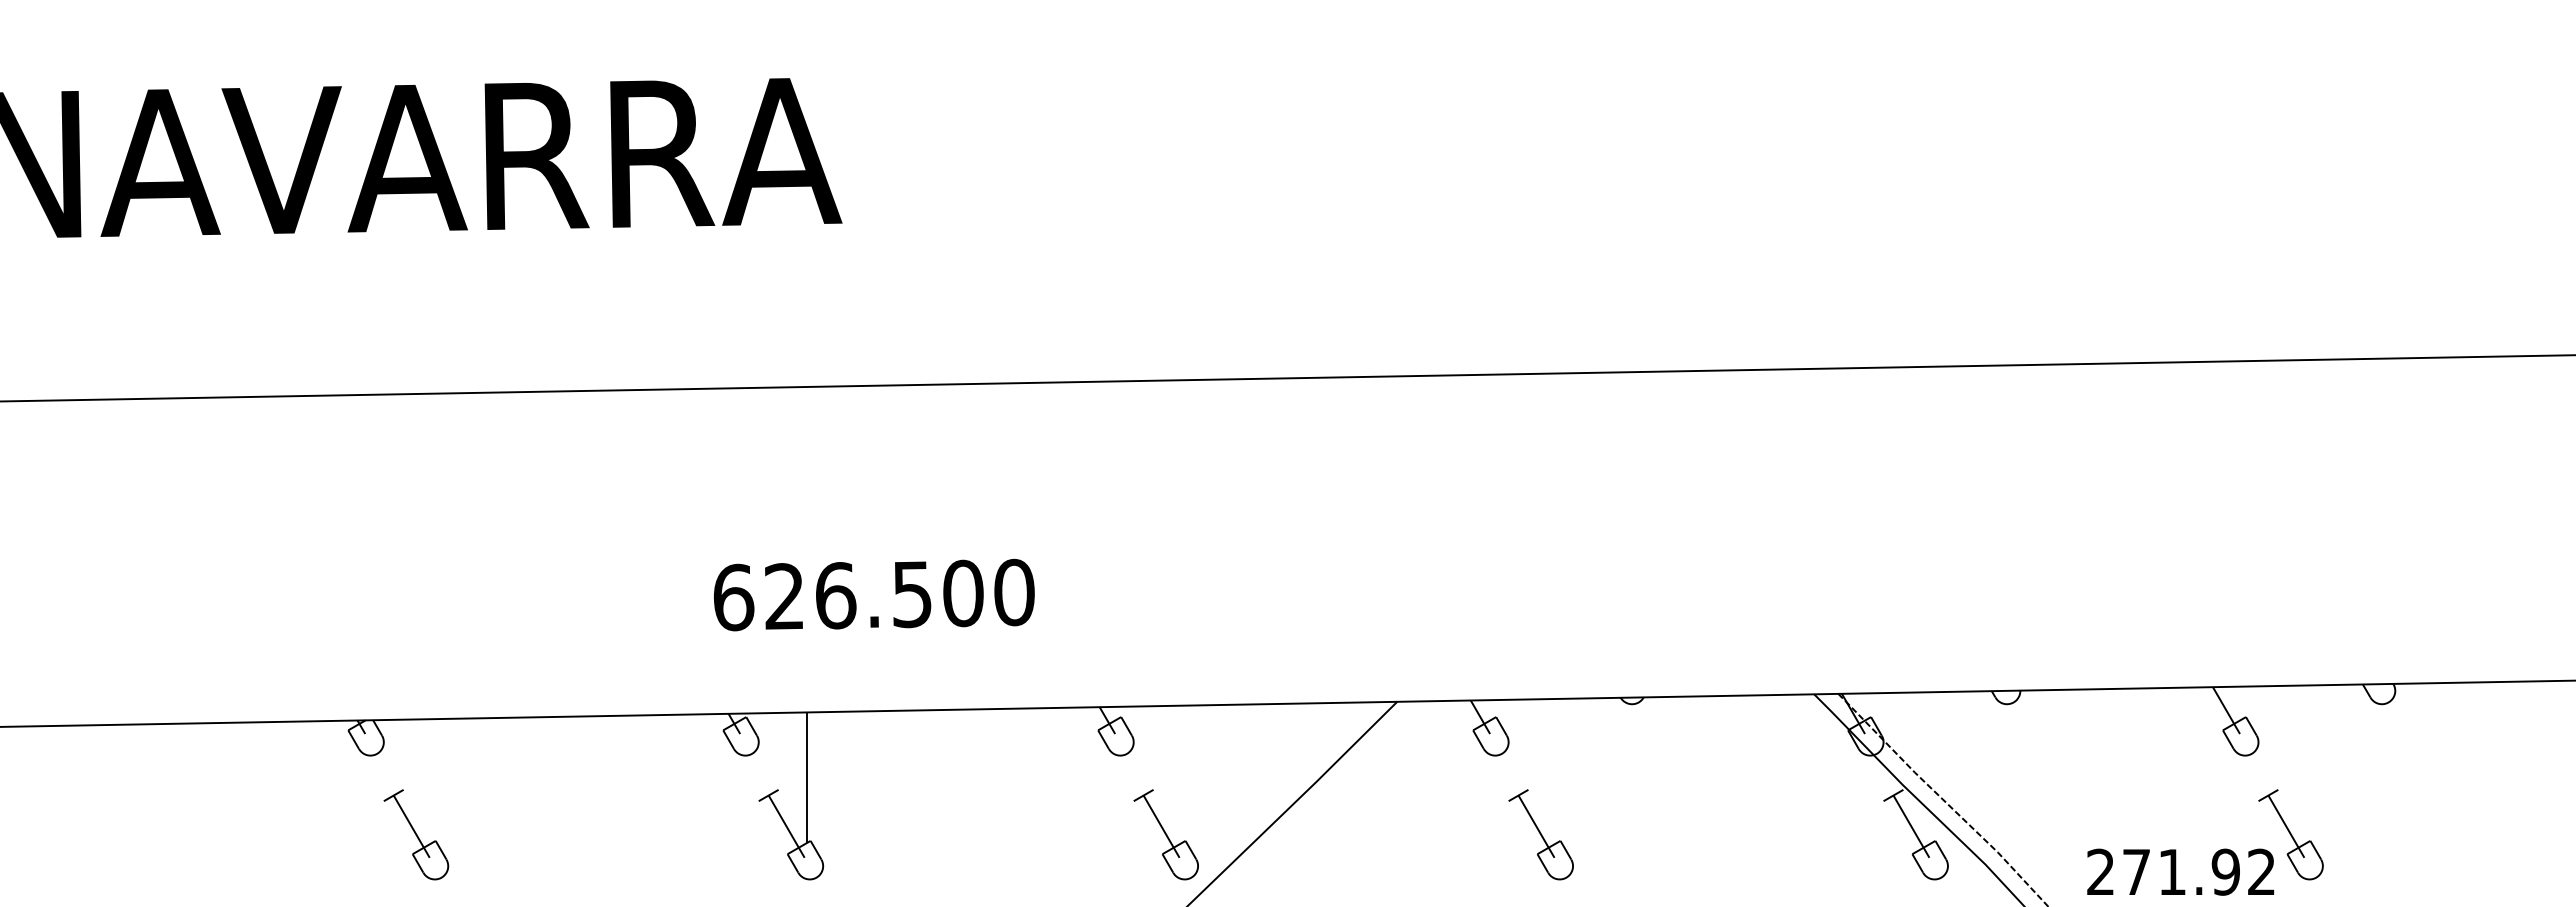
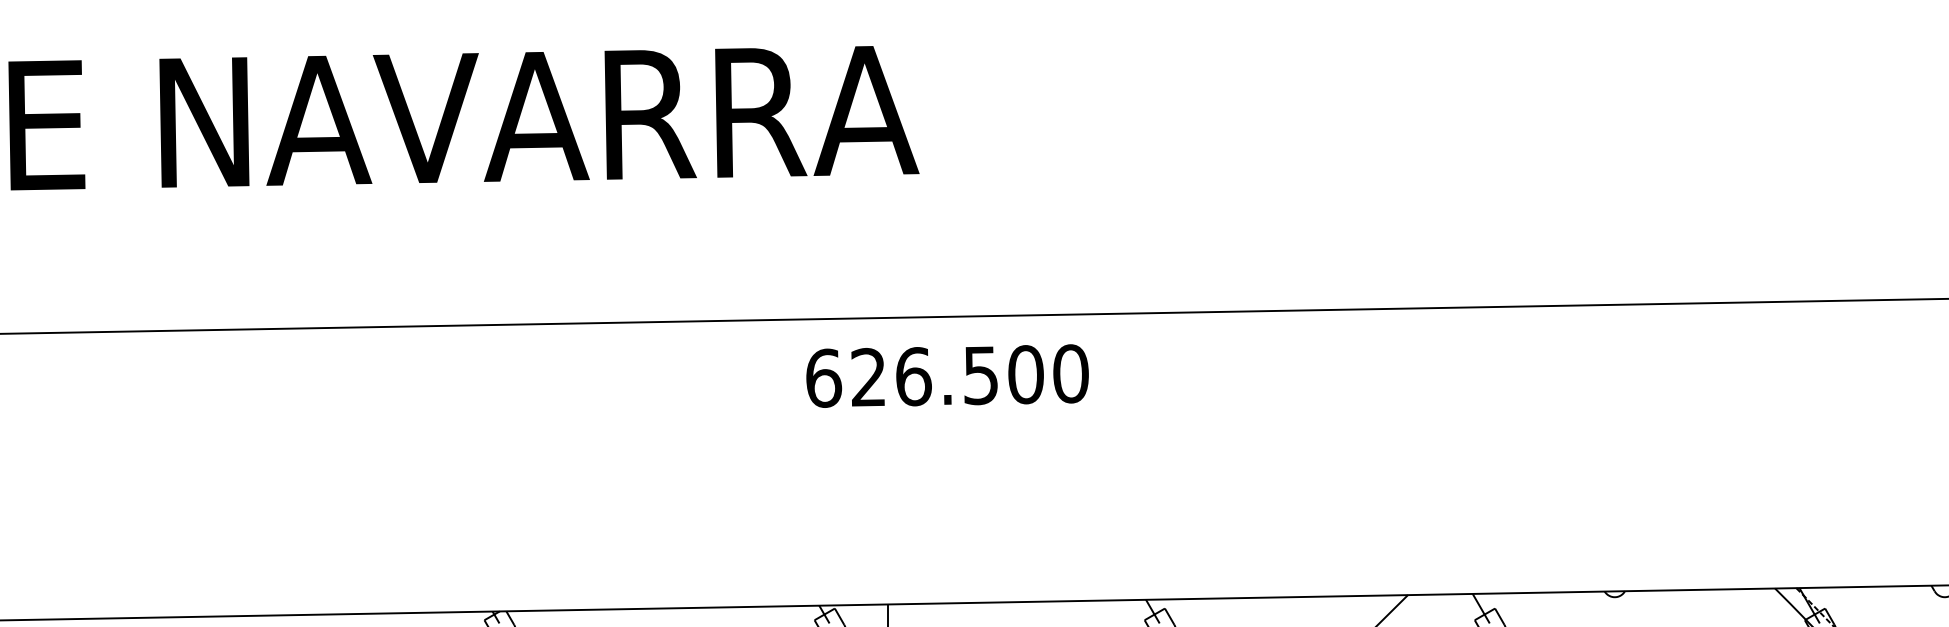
text: (873, 594) -> (946, 375), moved

